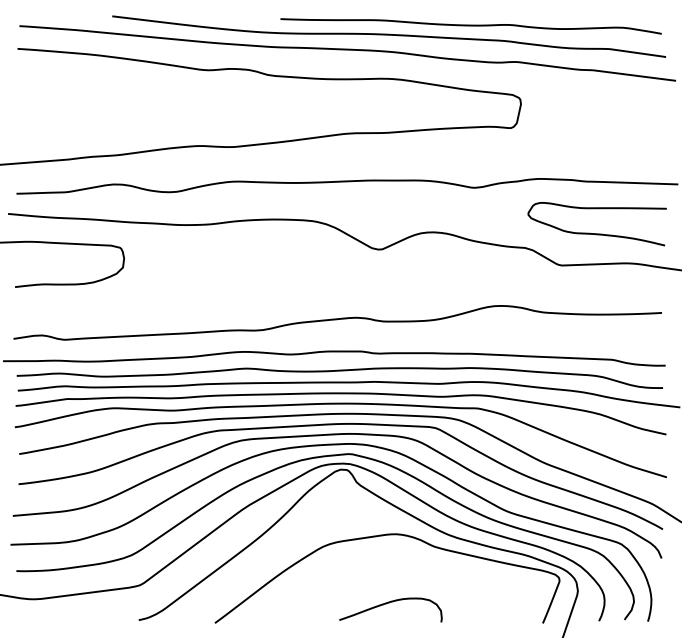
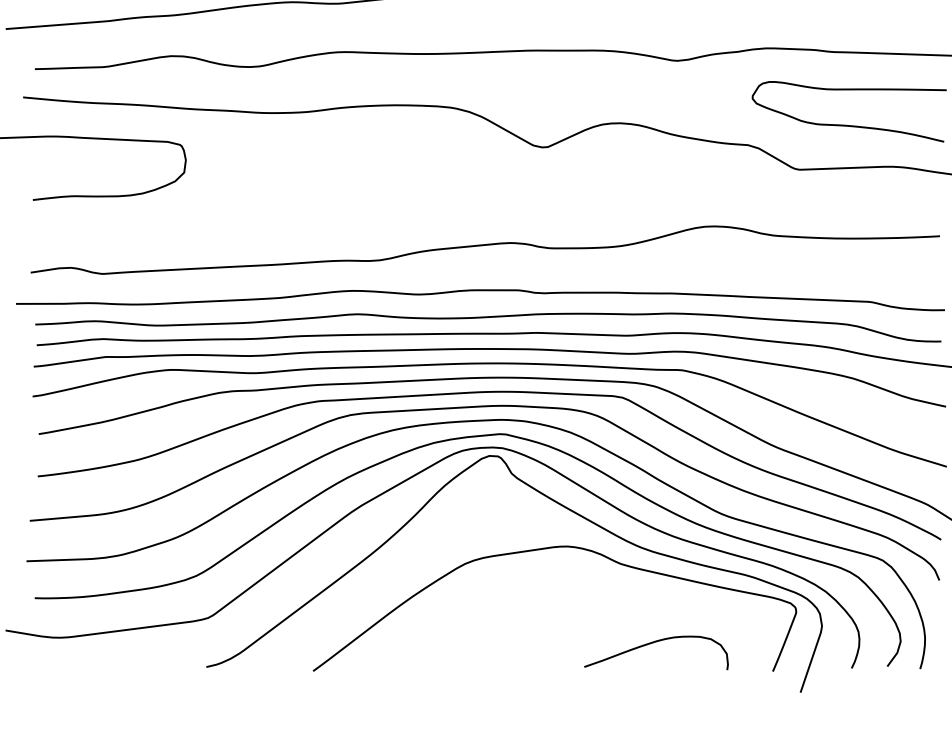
curve: (389, 603) -> (654, 643), moved

